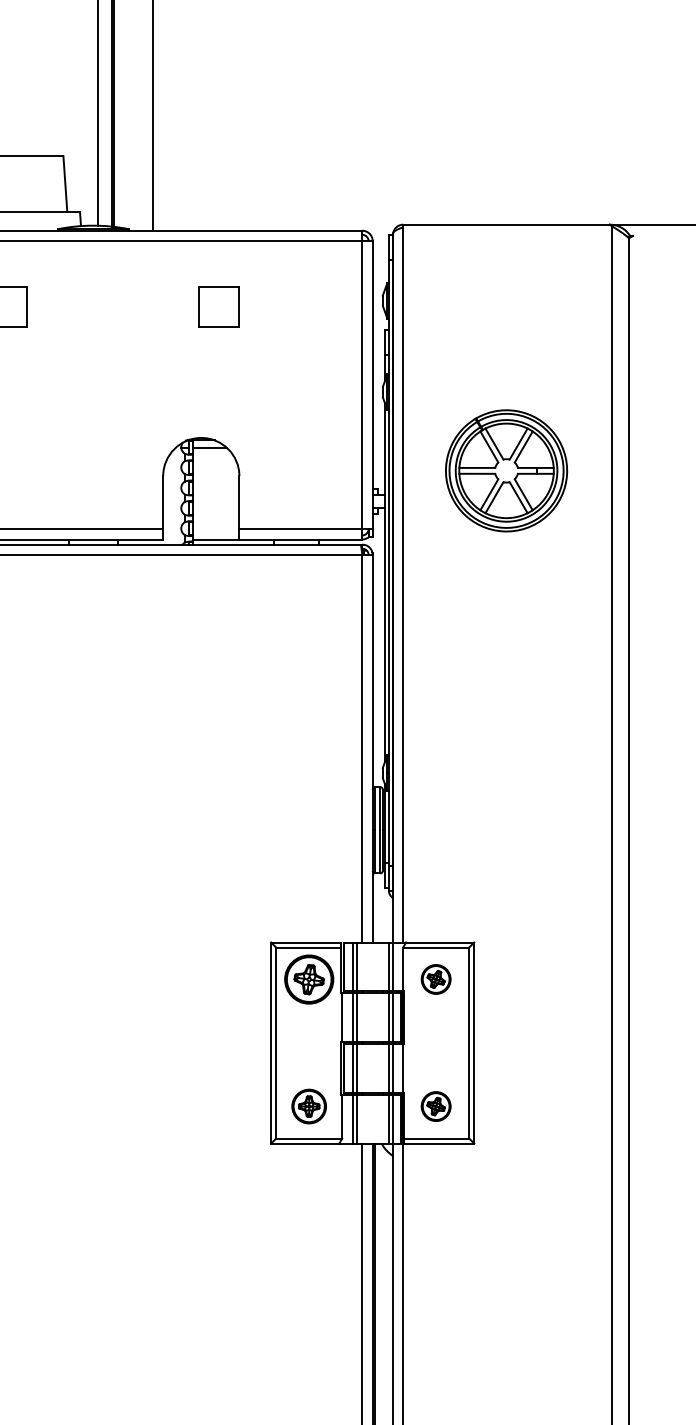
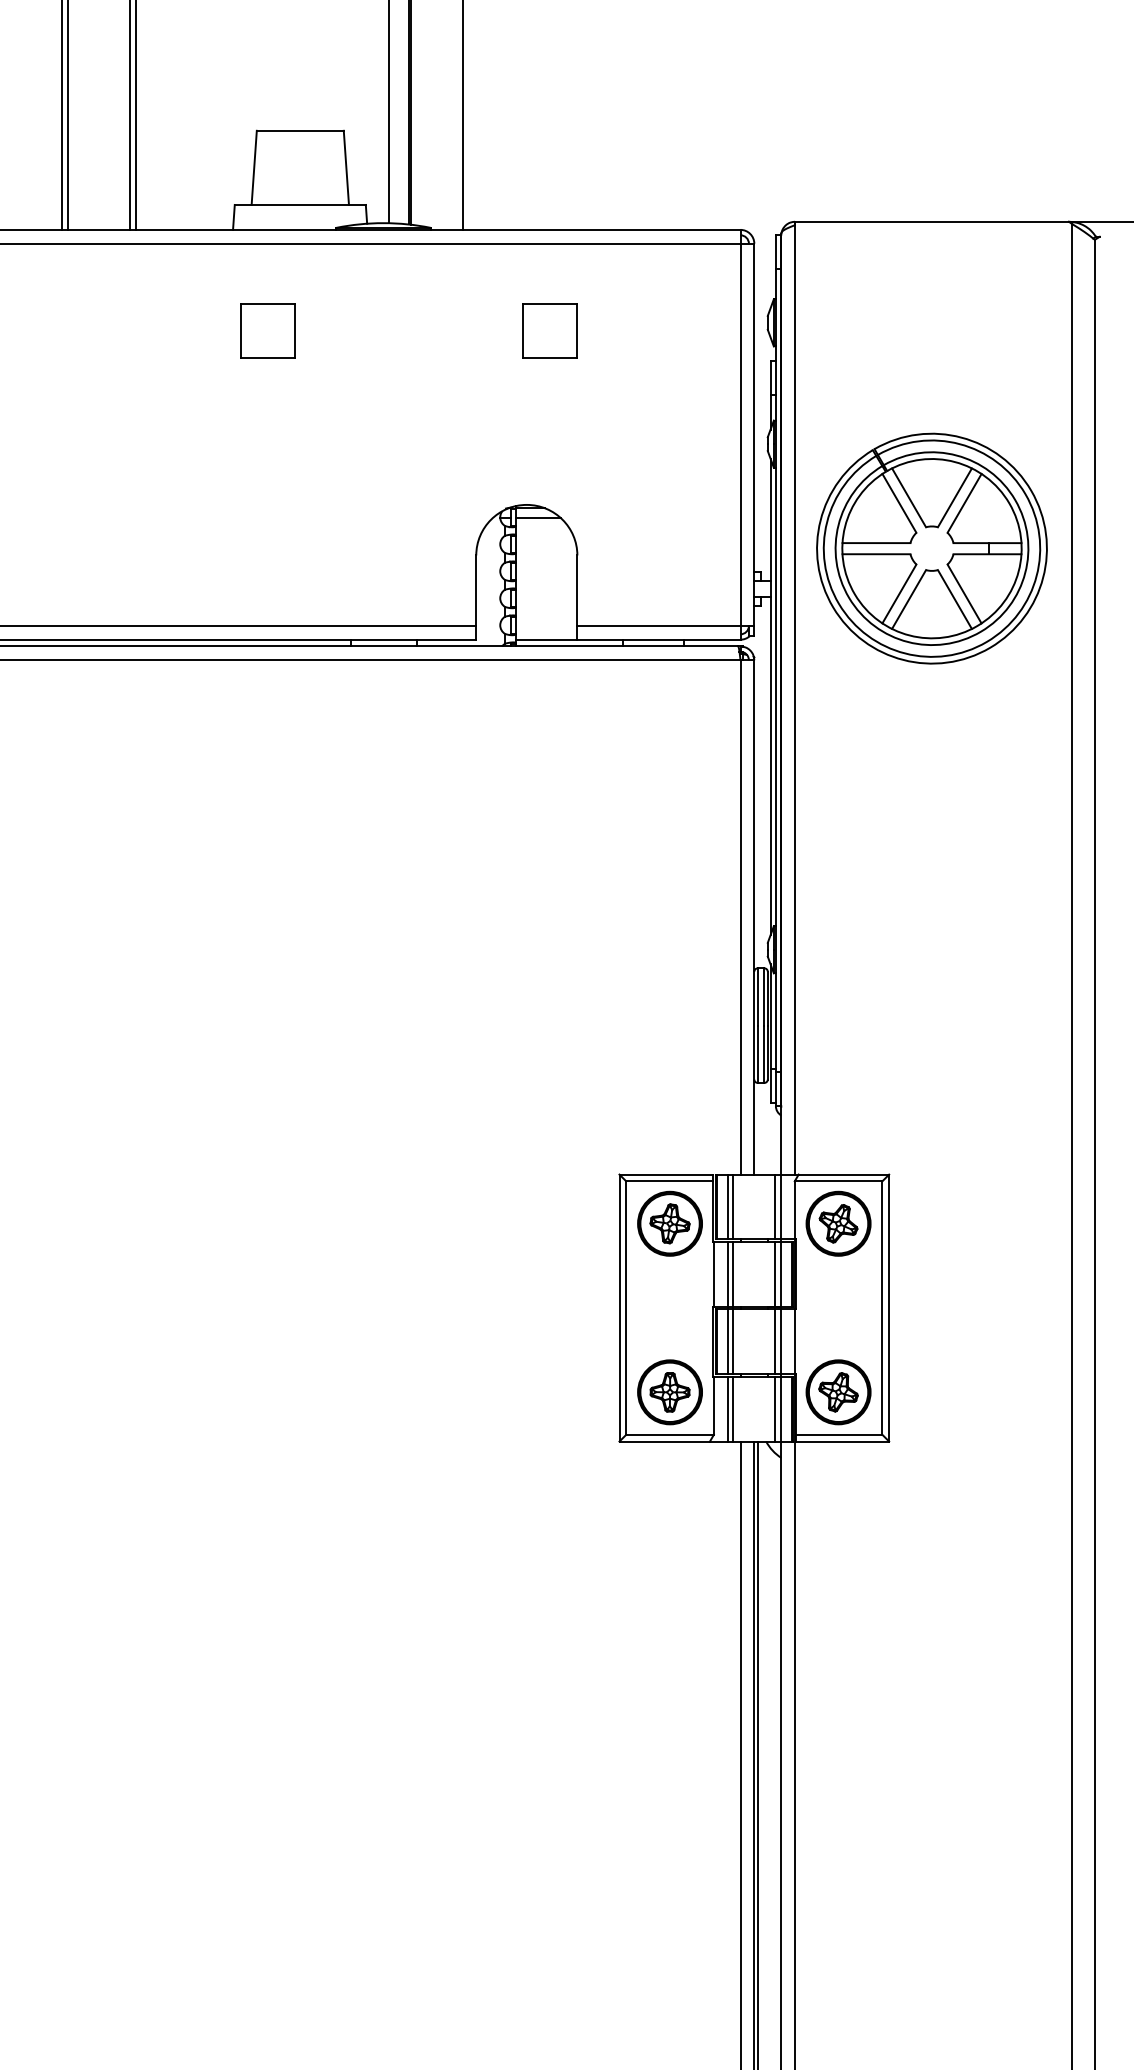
part: (506, 470) -> (931, 548), size x1.43
part: (436, 979) -> (838, 1223), size x1.67
part: (308, 1106) -> (669, 1392), size x1.43
part: (436, 1106) -> (838, 1392), size x1.67

